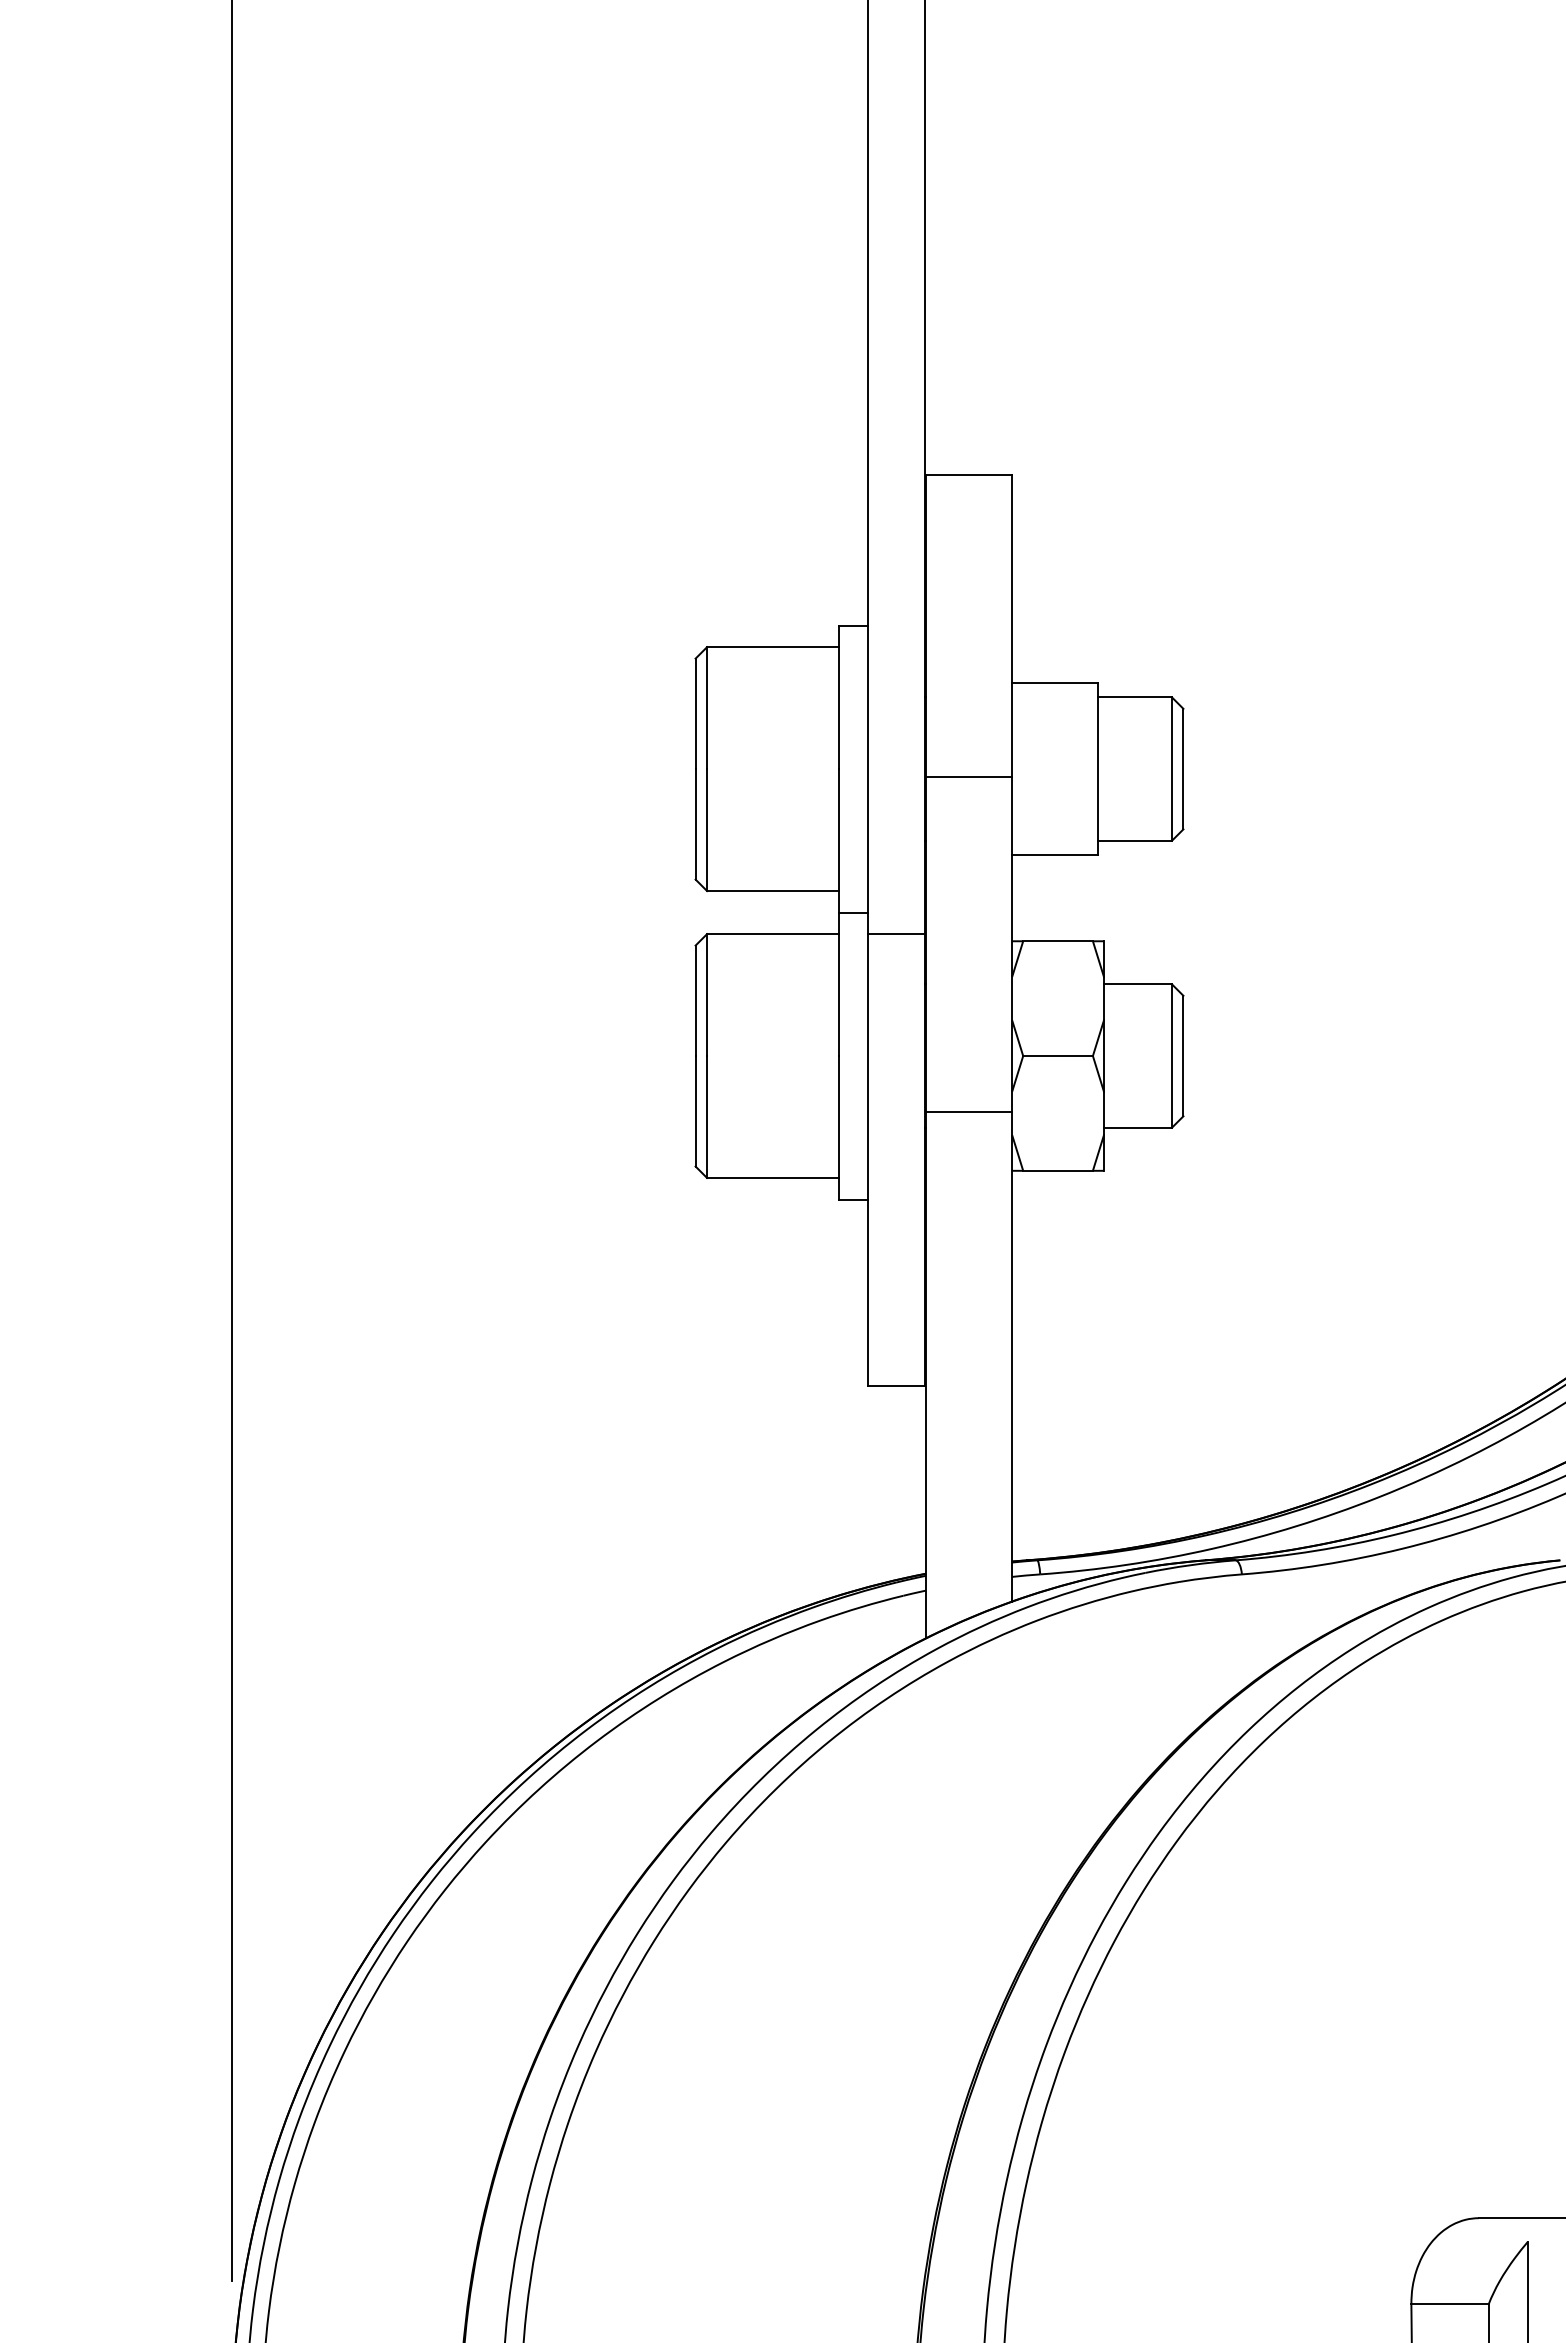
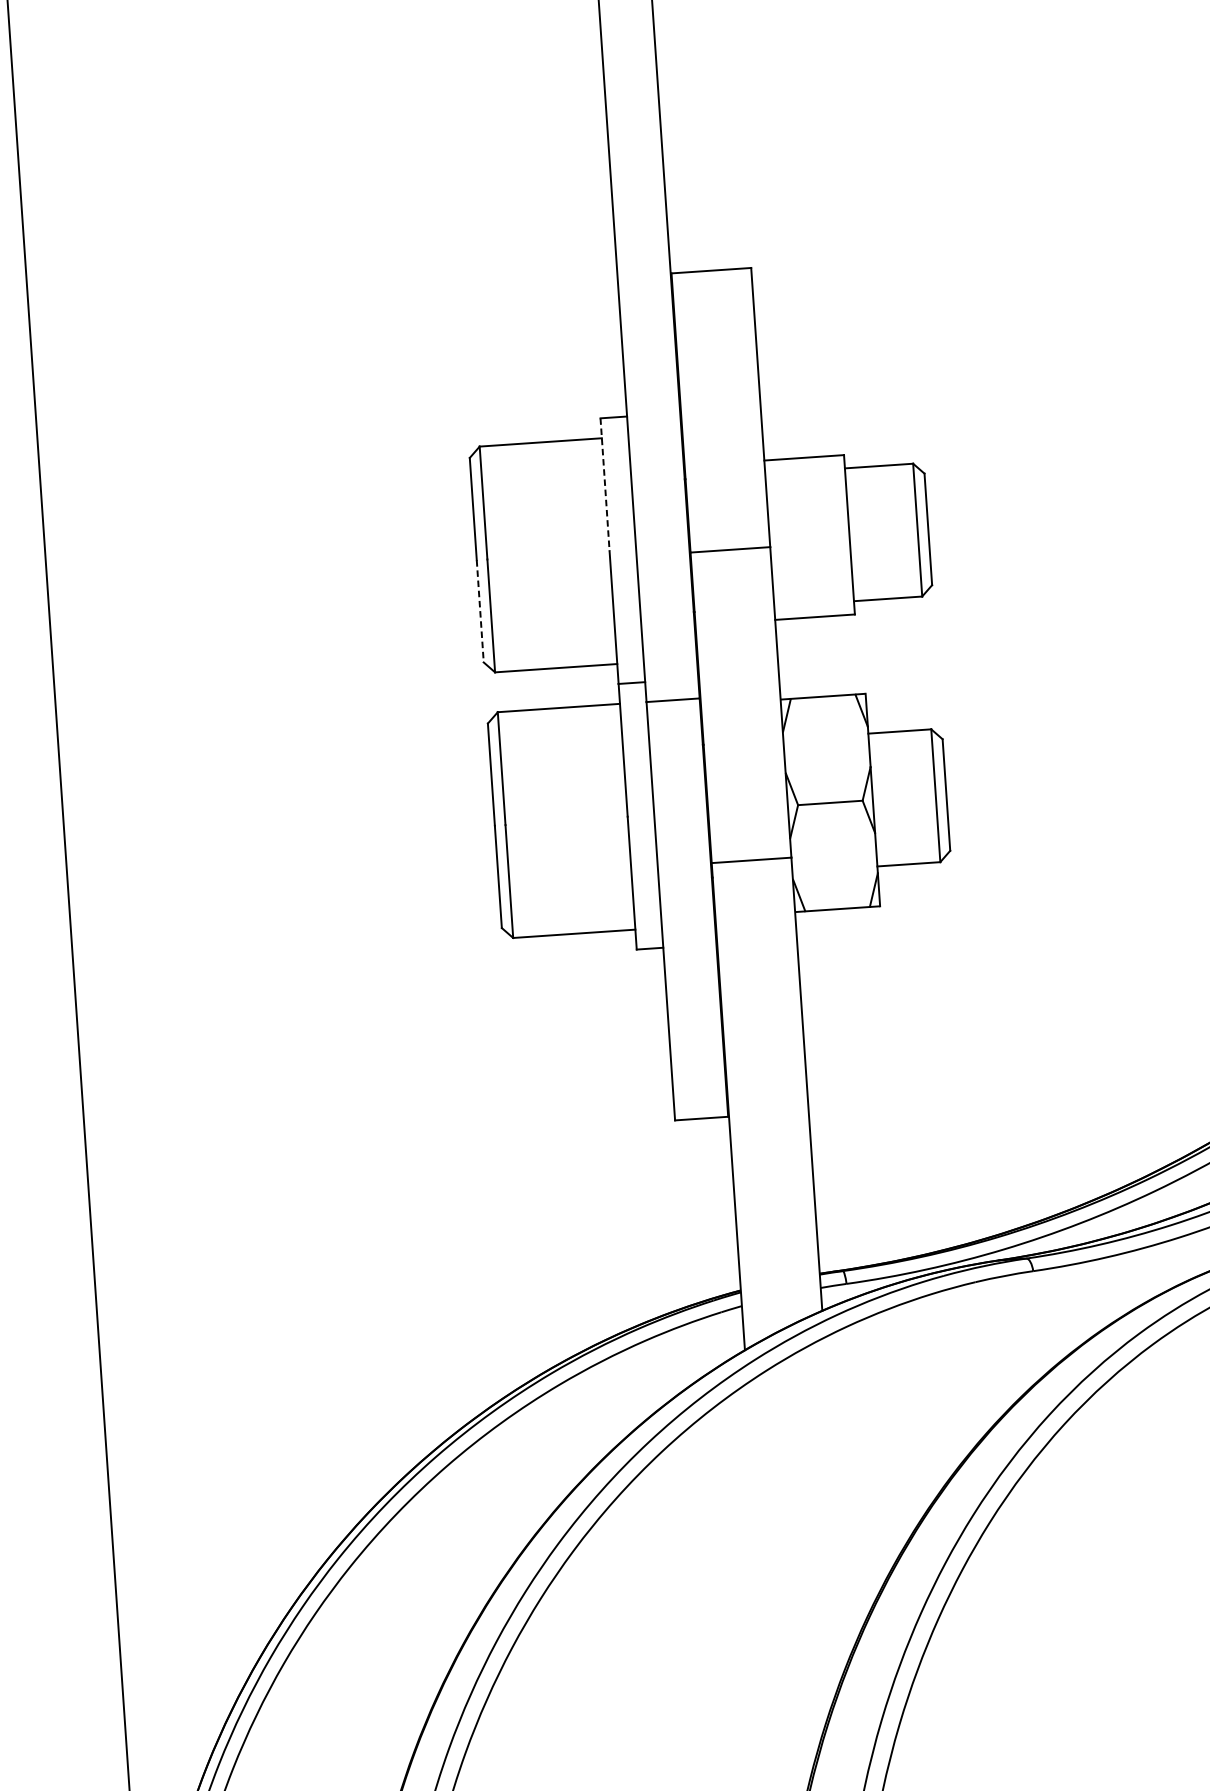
line: (839, 697) -> (605, 484), solid -> dashed
line: (695, 824) -> (480, 611), solid -> dashed

